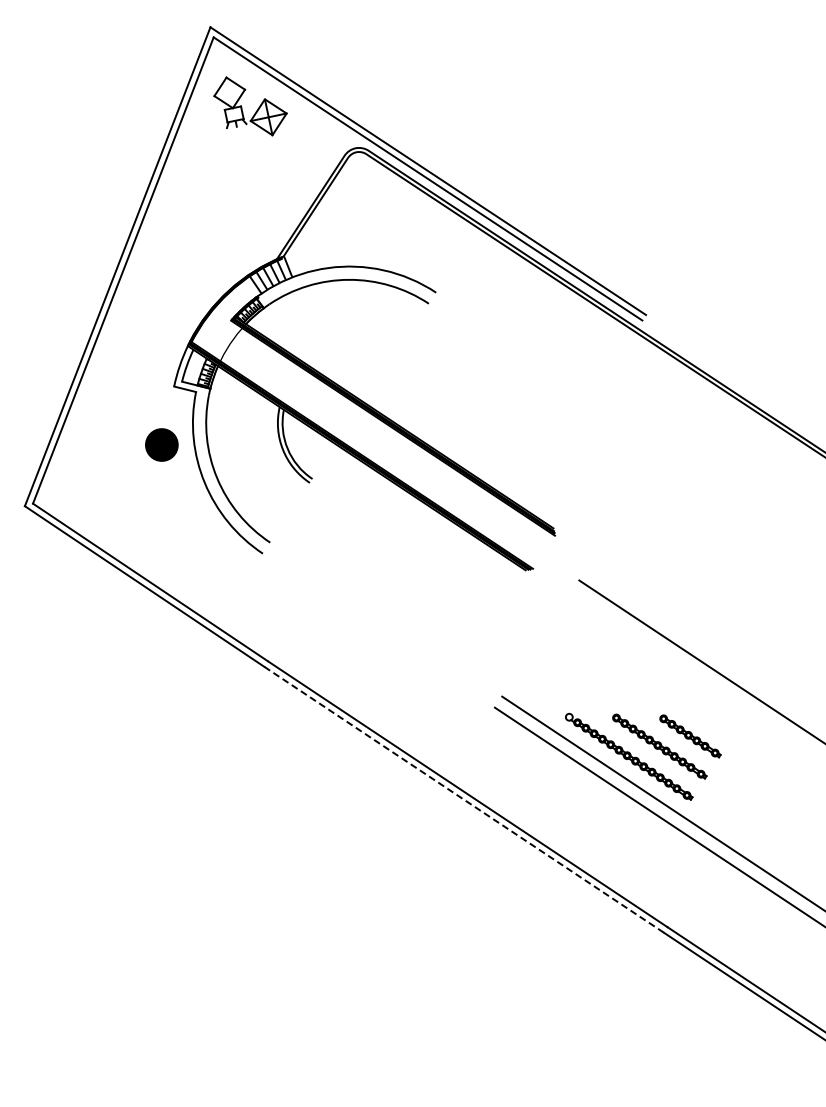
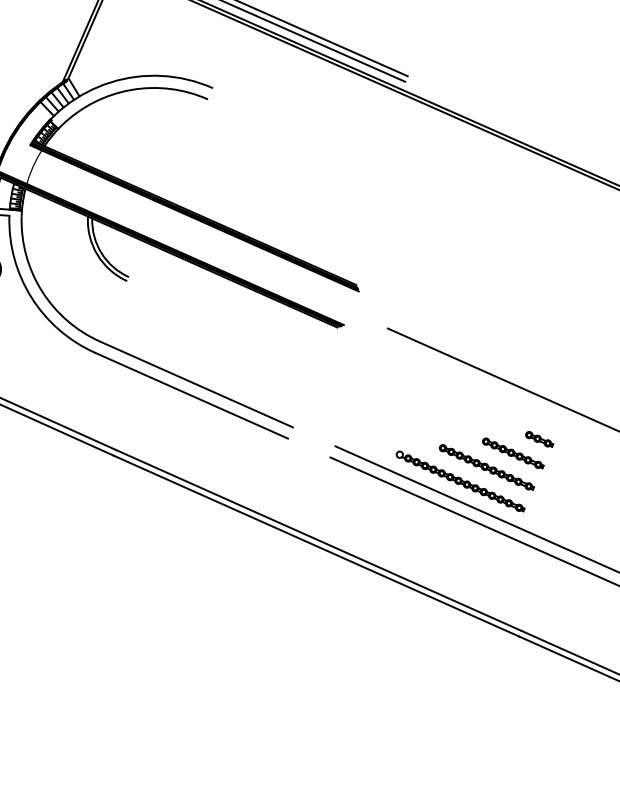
line: (365, 605) -> (196, 384), added
line: (357, 616) -> (191, 395), added
part: (720, 726) -> (539, 439), added
line: (464, 800) -> (317, 546), dashed -> solid

